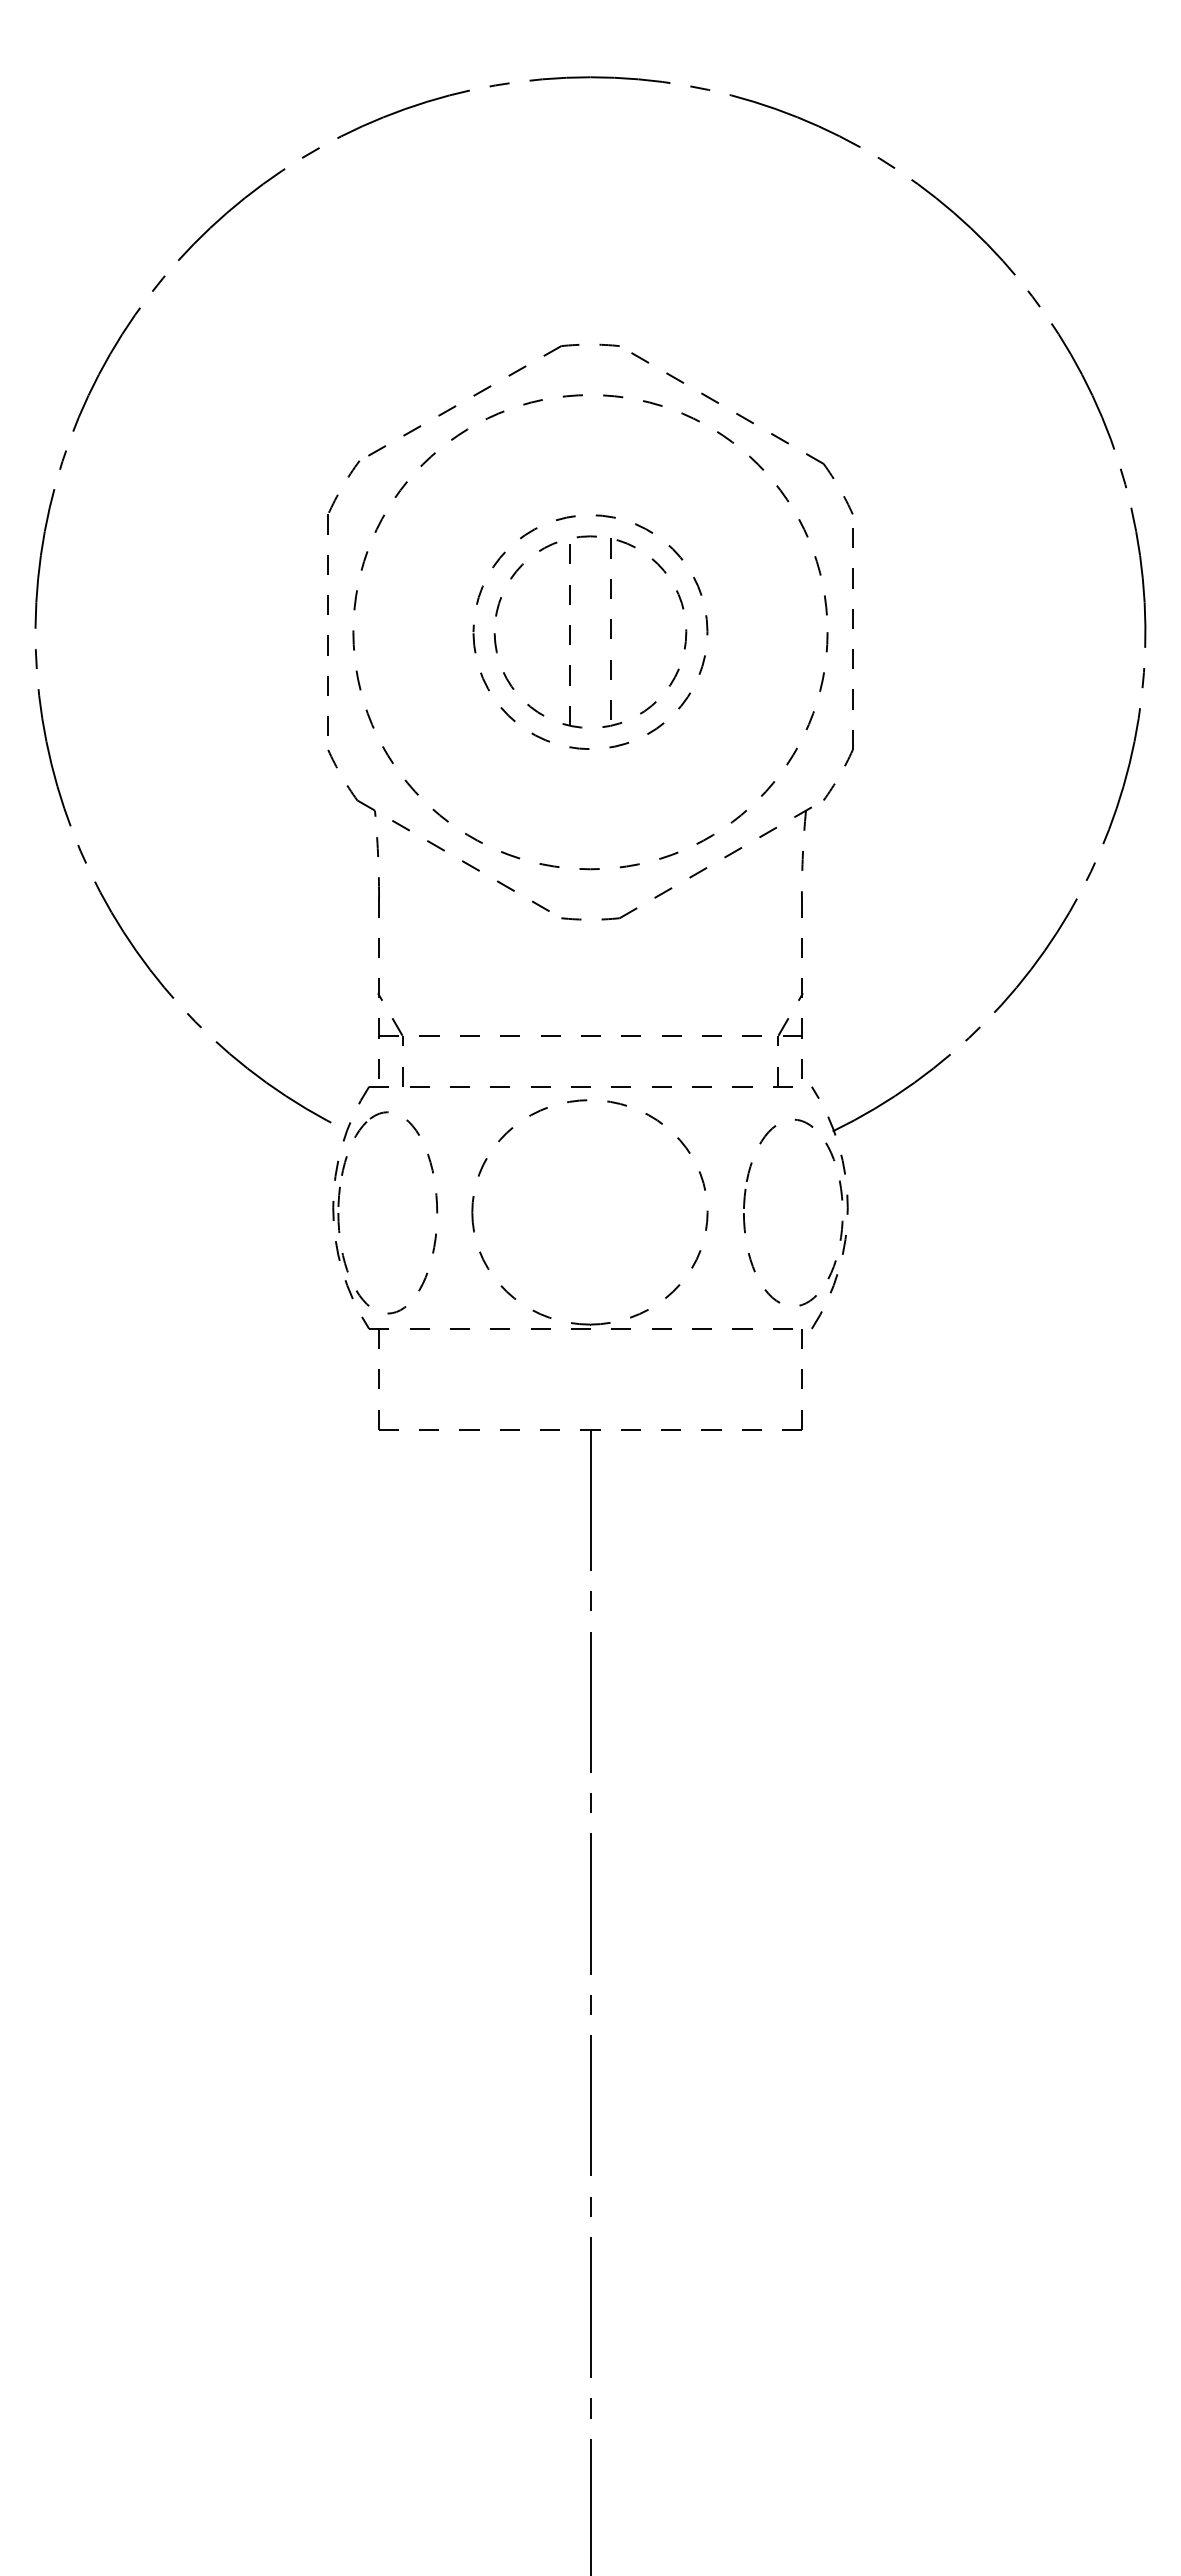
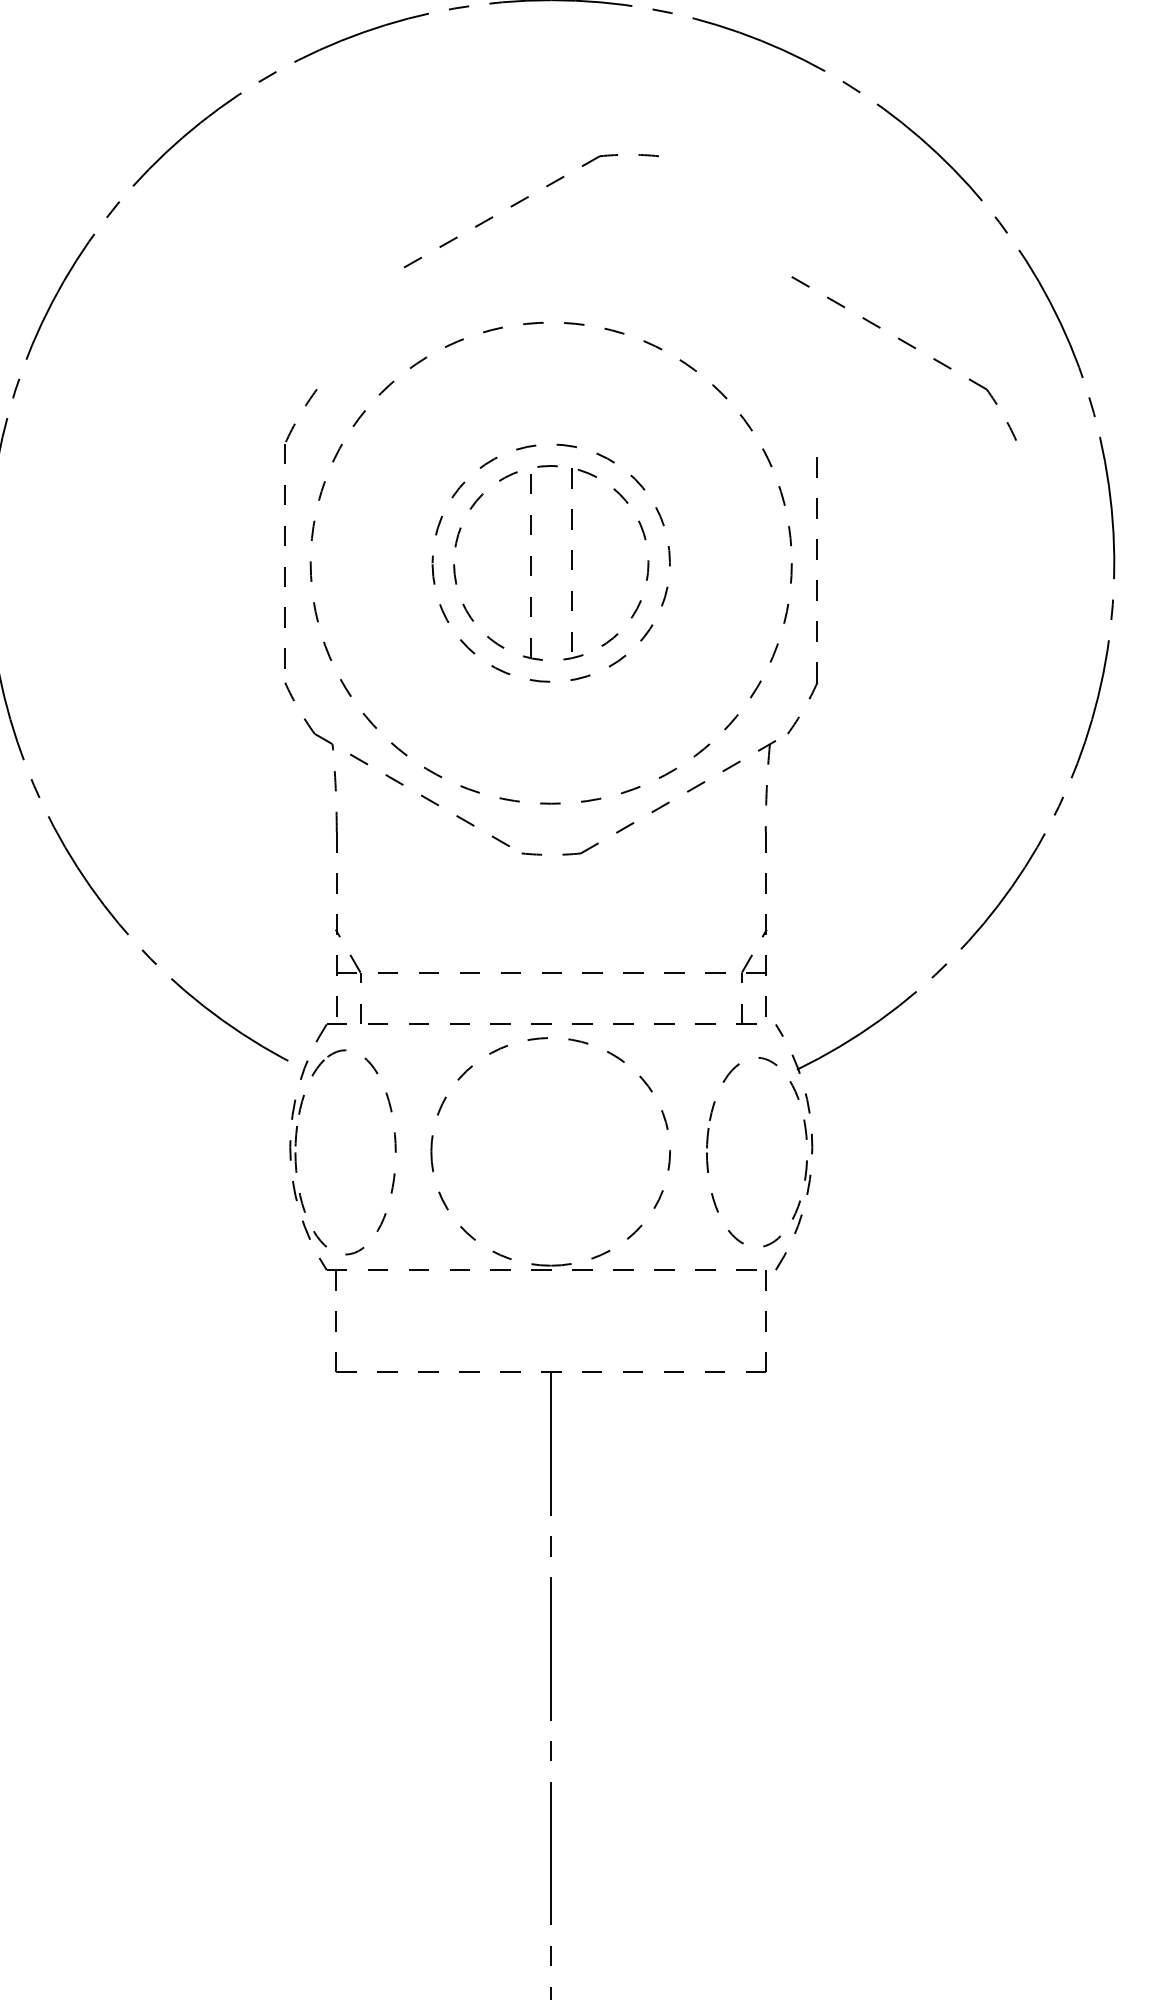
part: (487, 389) -> (524, 200), moved
part: (749, 422) -> (911, 347), moved

